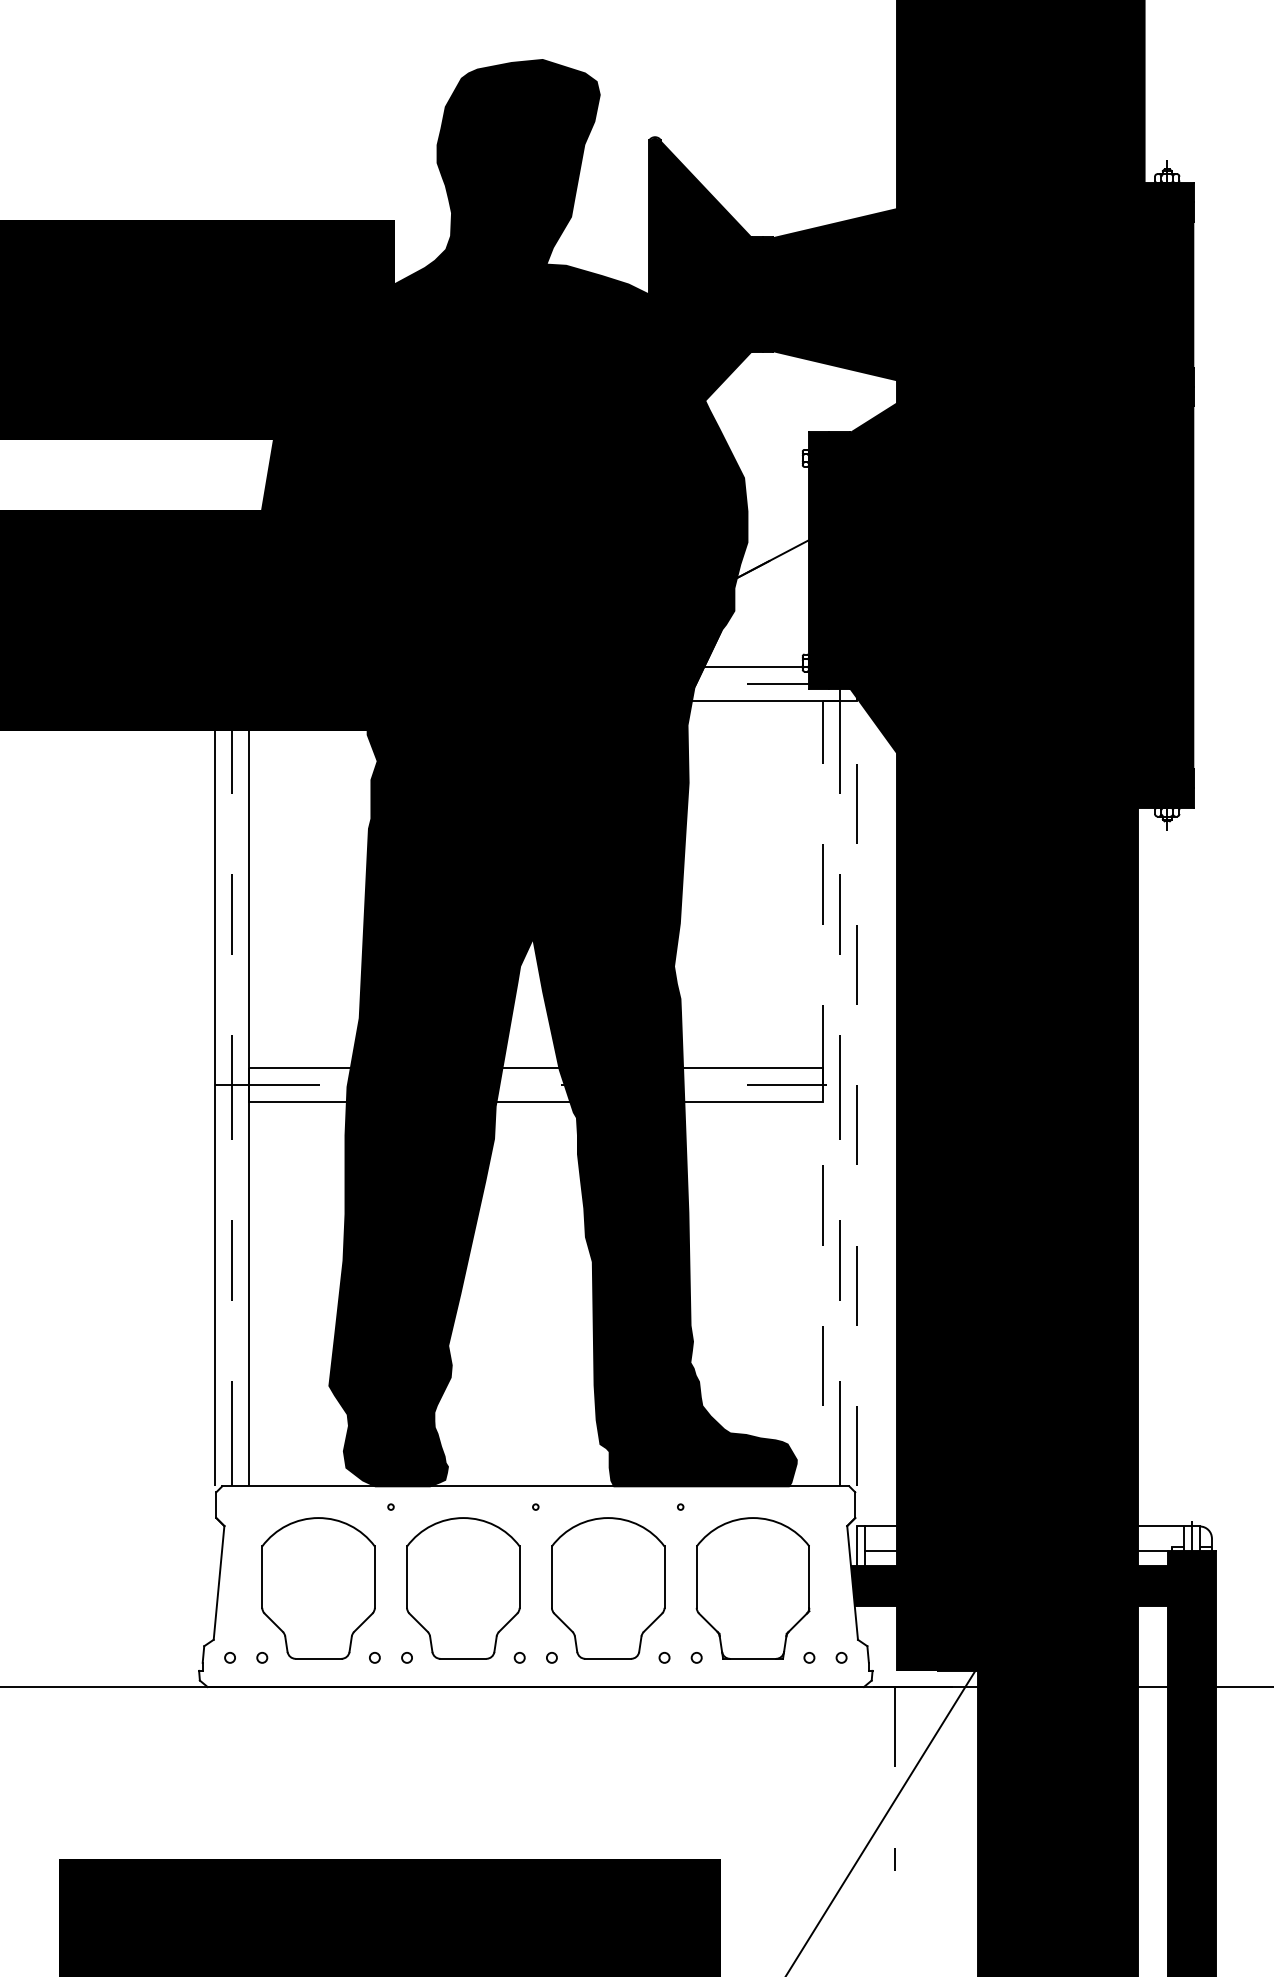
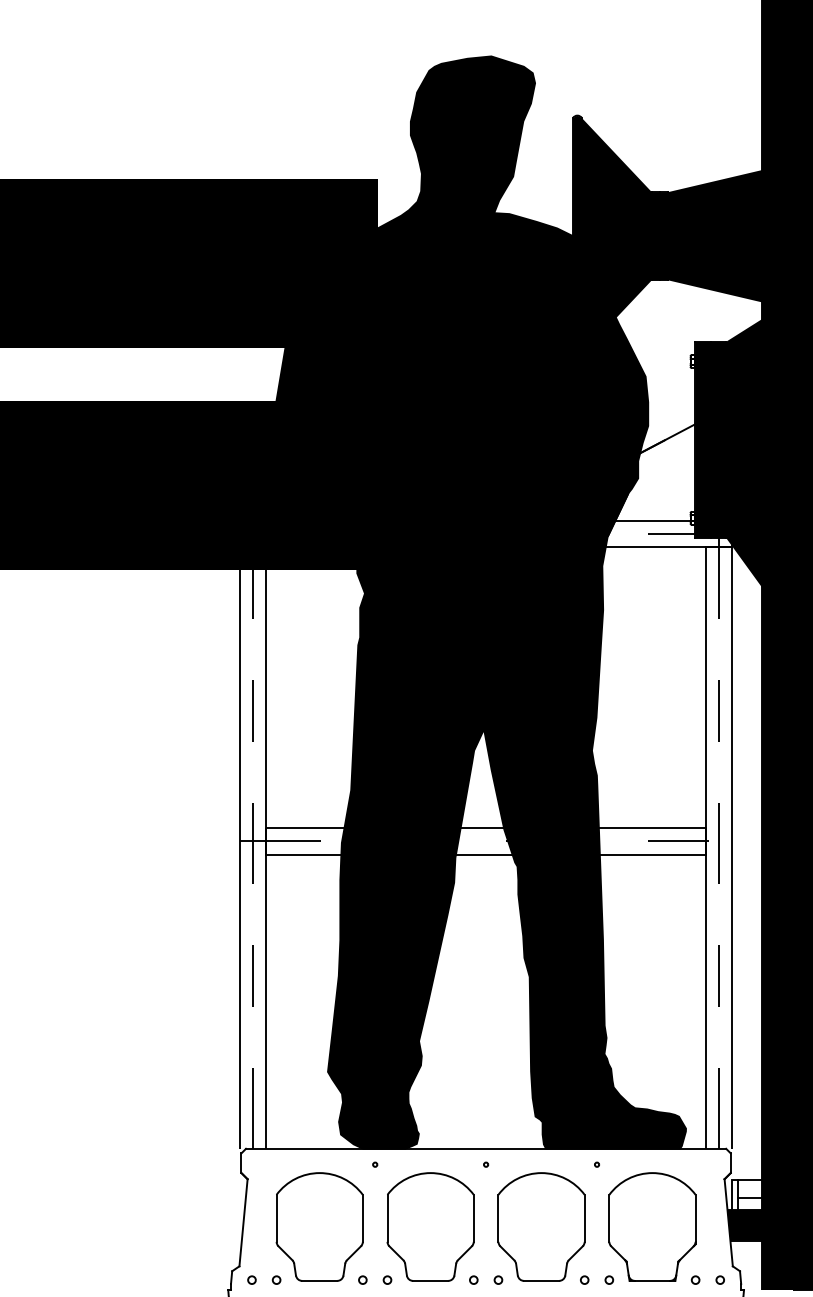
line: (839, 700) -> (718, 547), dashed -> solid

